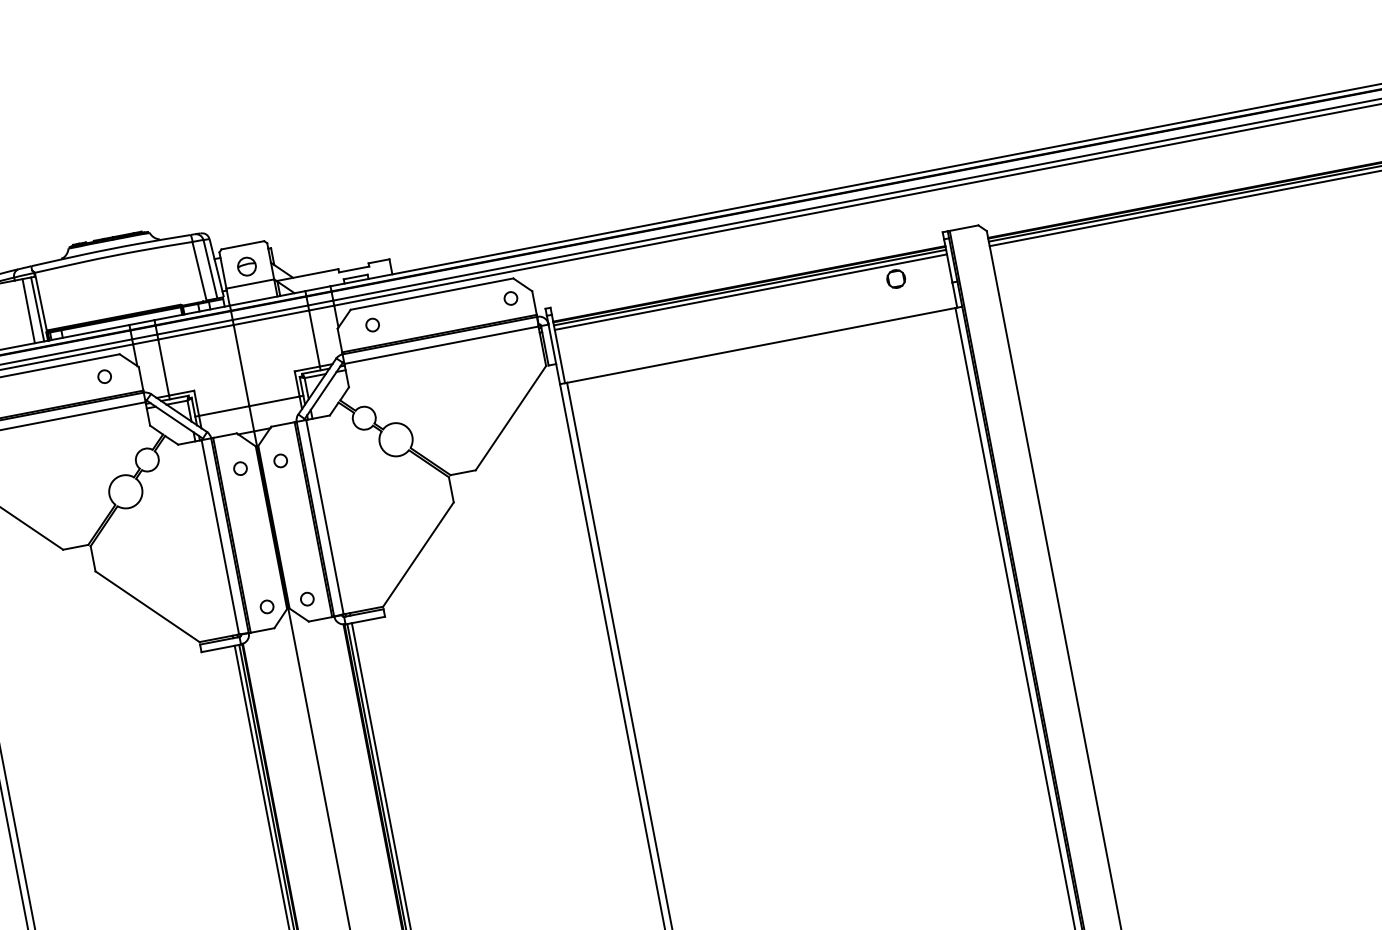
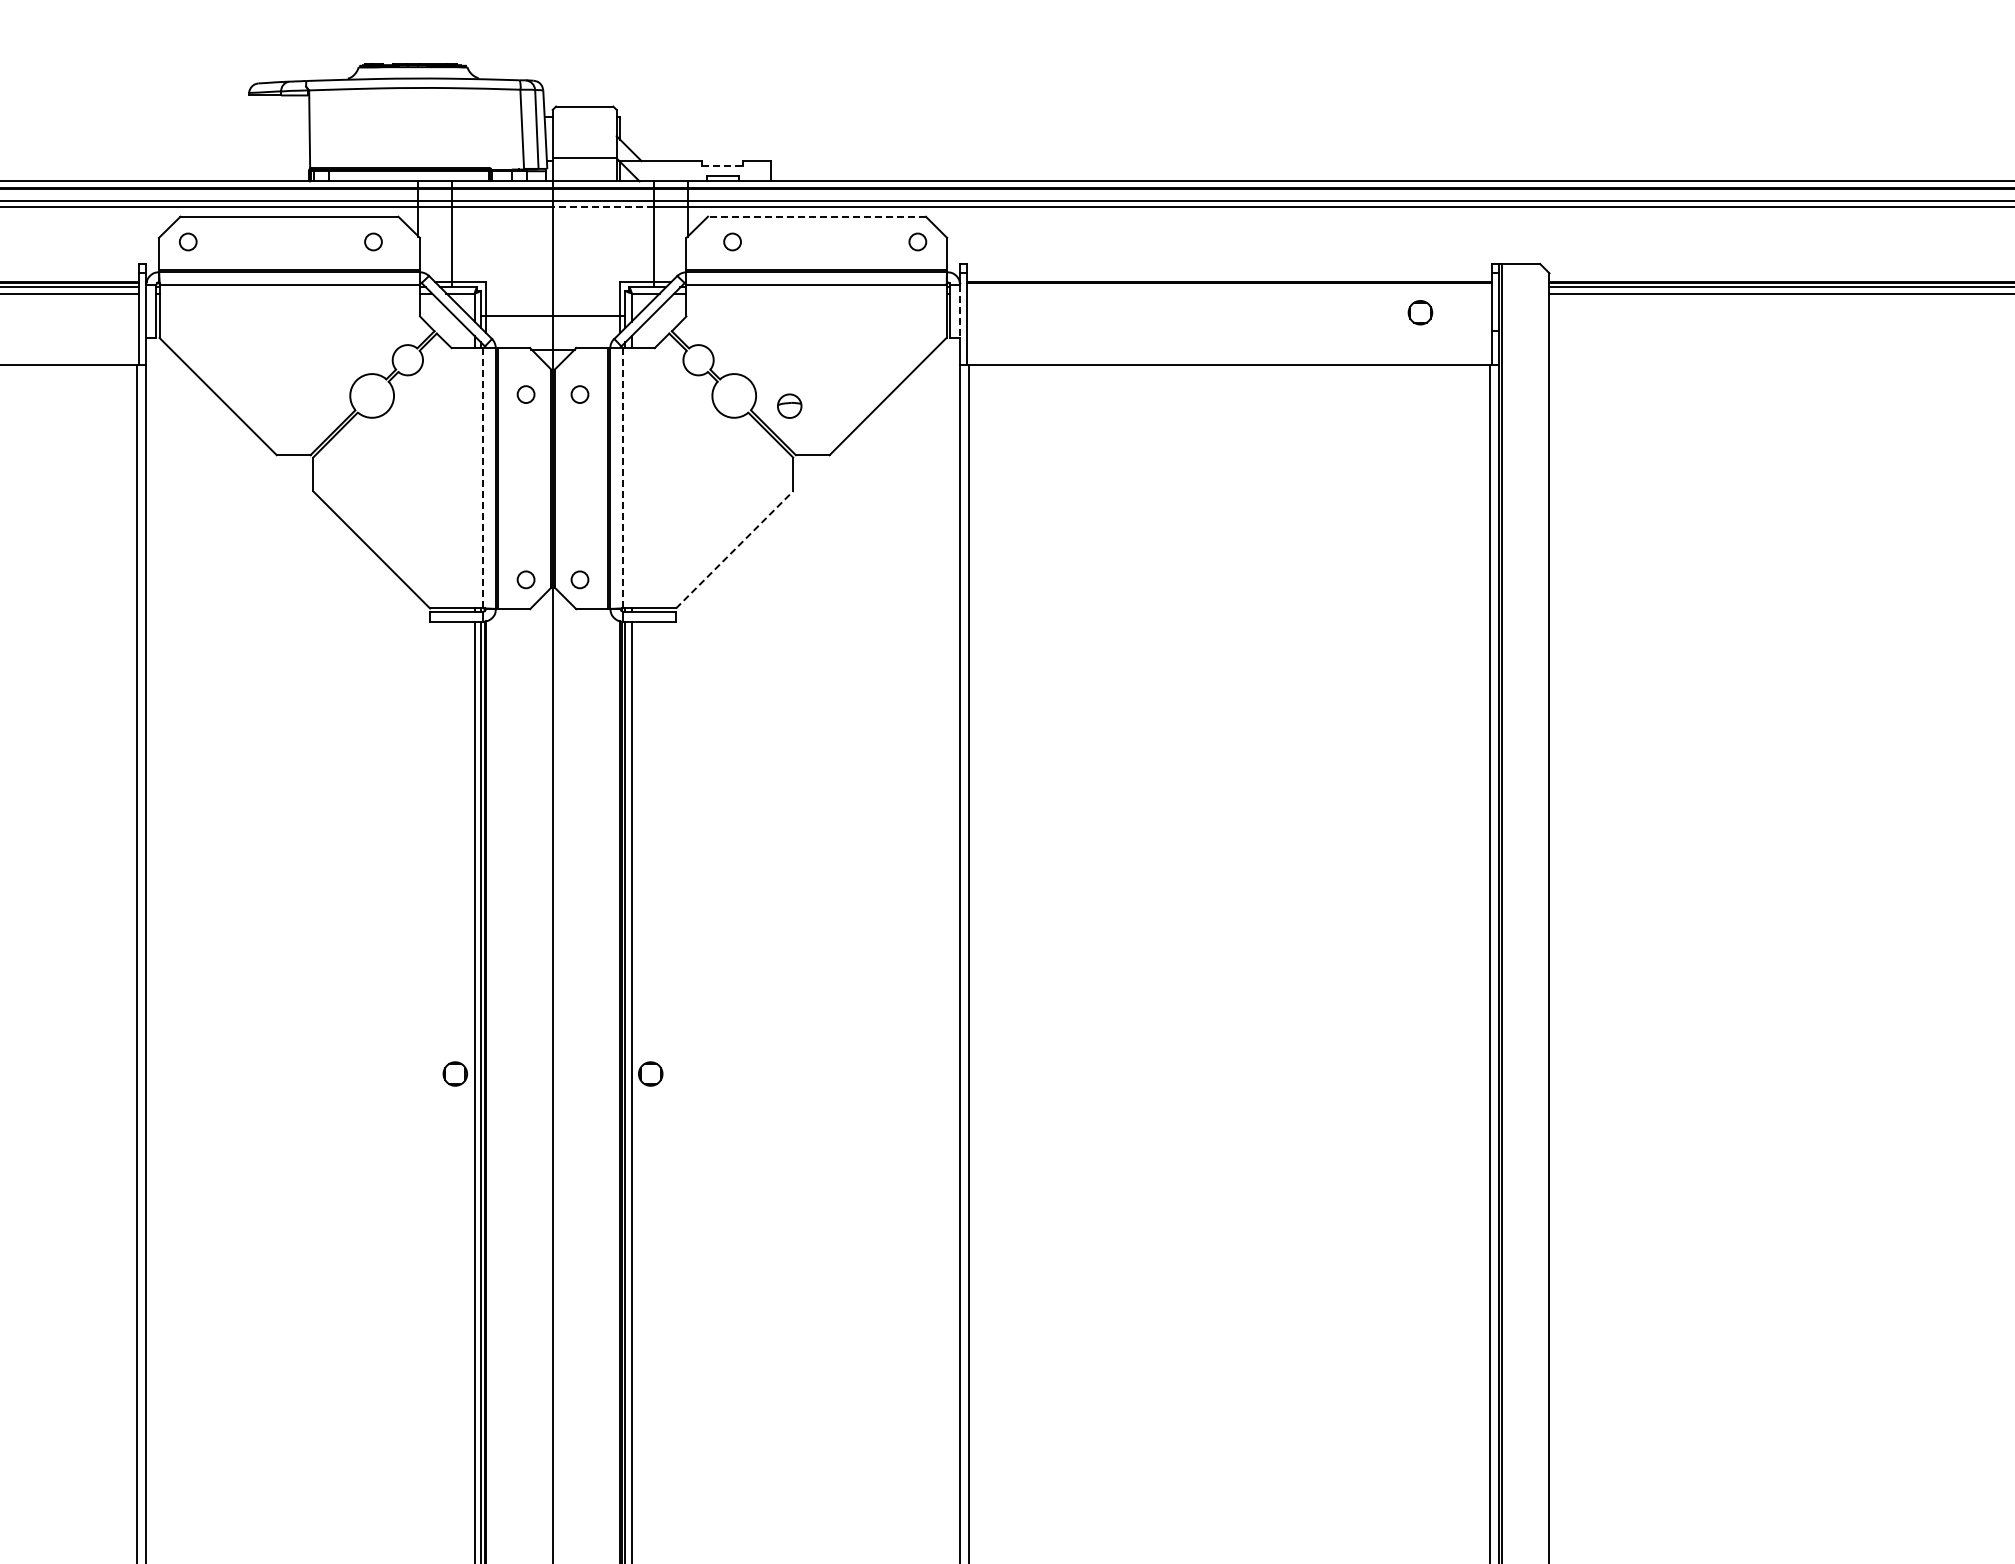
part: (246, 266) -> (789, 405), moved
line: (354, 269) -> (722, 165), solid -> dashed
line: (750, 287) -> (1229, 287), removed
line: (750, 292) -> (1229, 293), removed
line: (431, 294) -> (816, 216), solid -> dashed
line: (37, 309) -> (303, 138), removed
line: (28, 311) -> (291, 138), removed
line: (271, 317) -> (603, 207), solid -> dashed
line: (552, 345) -> (959, 312), solid -> dashed
line: (325, 516) -> (623, 477), solid -> dashed
line: (220, 537) -> (482, 478), solid -> dashed
line: (418, 554) -> (734, 549), solid -> dashed

